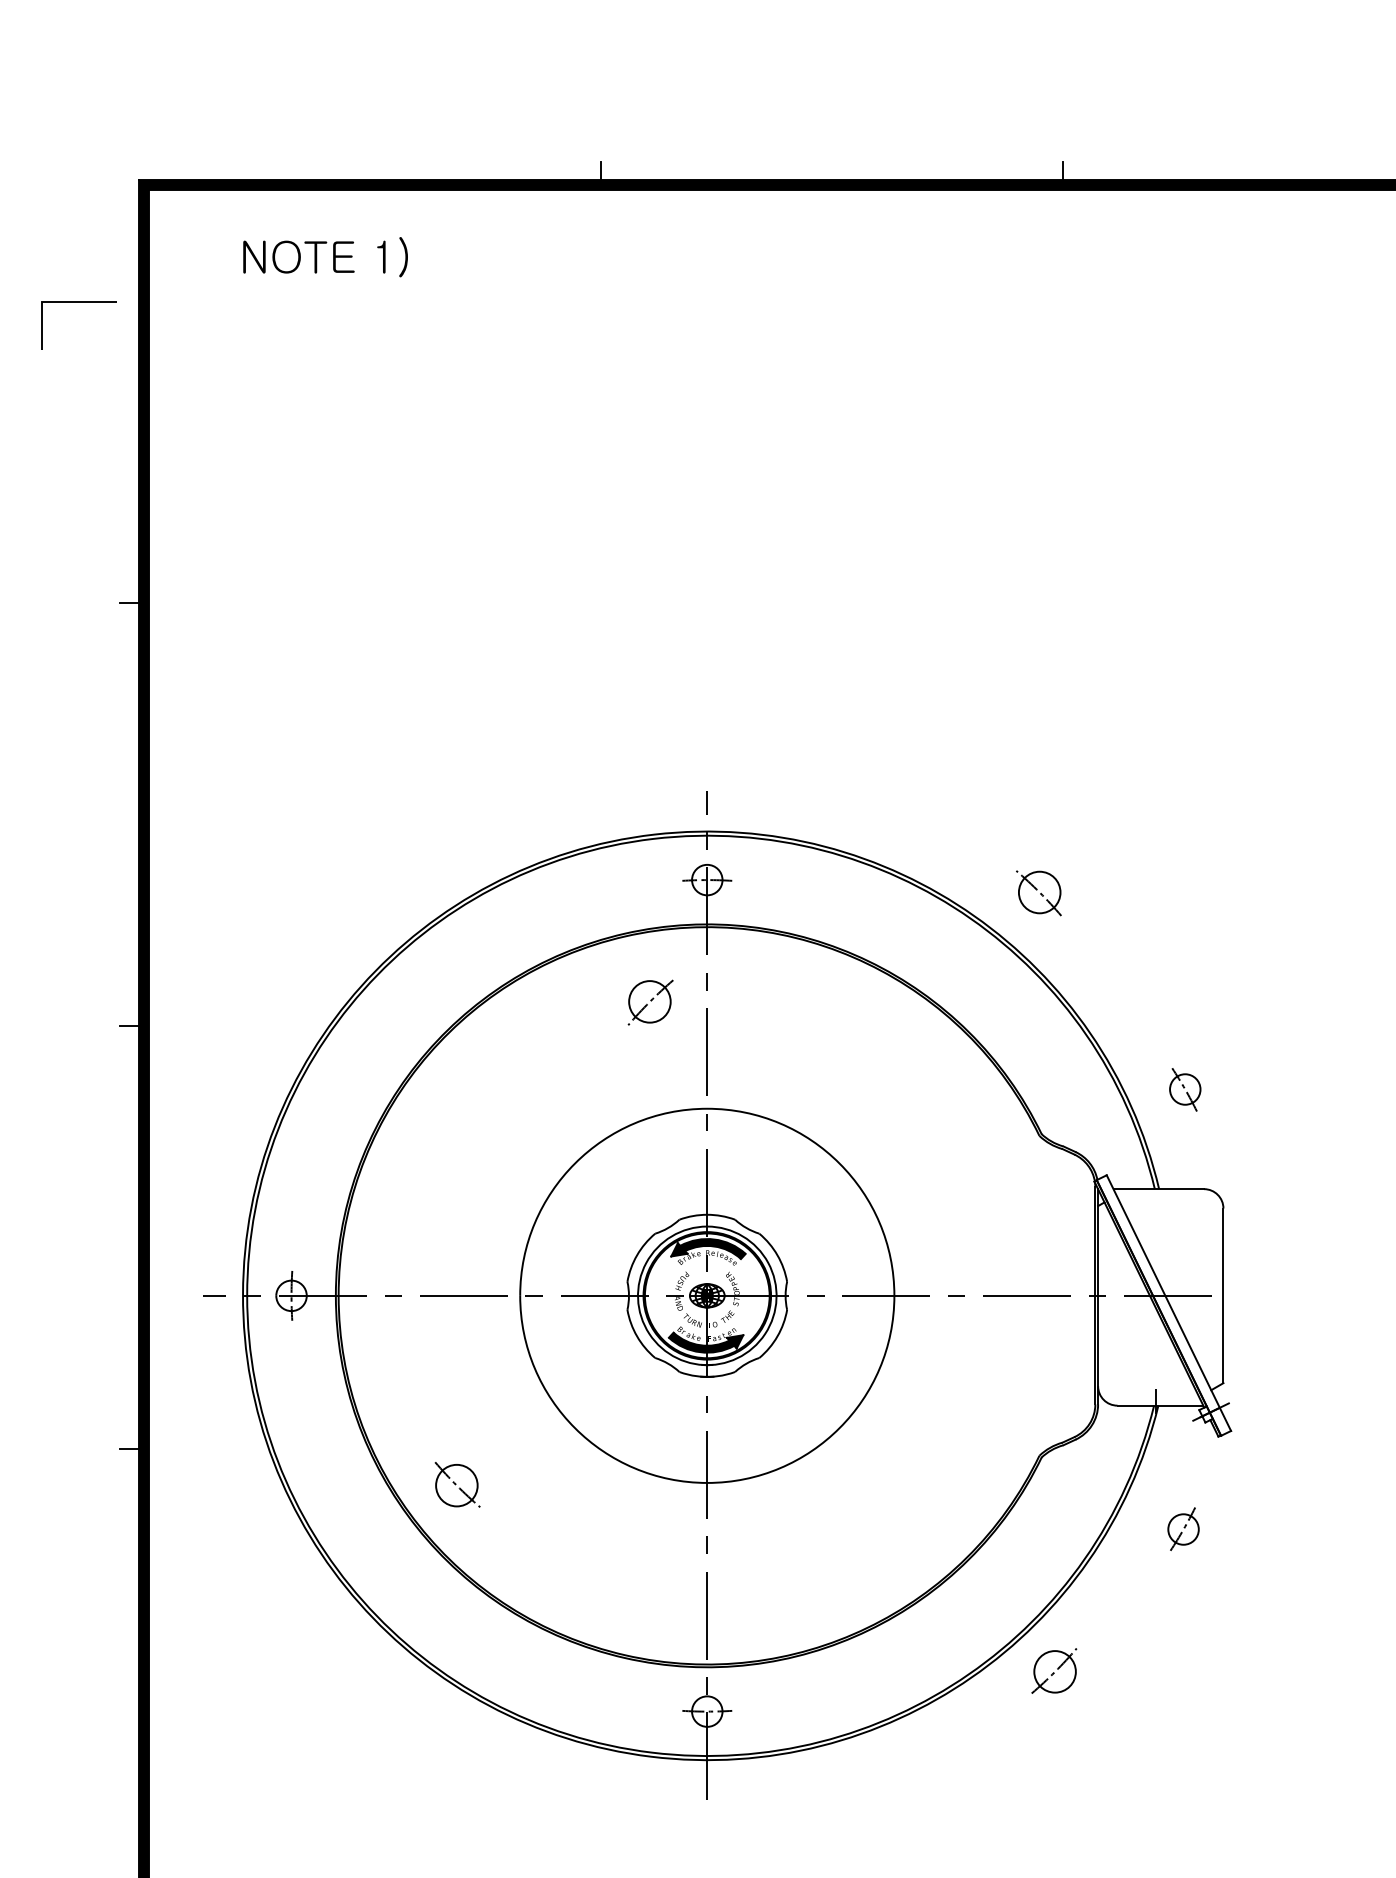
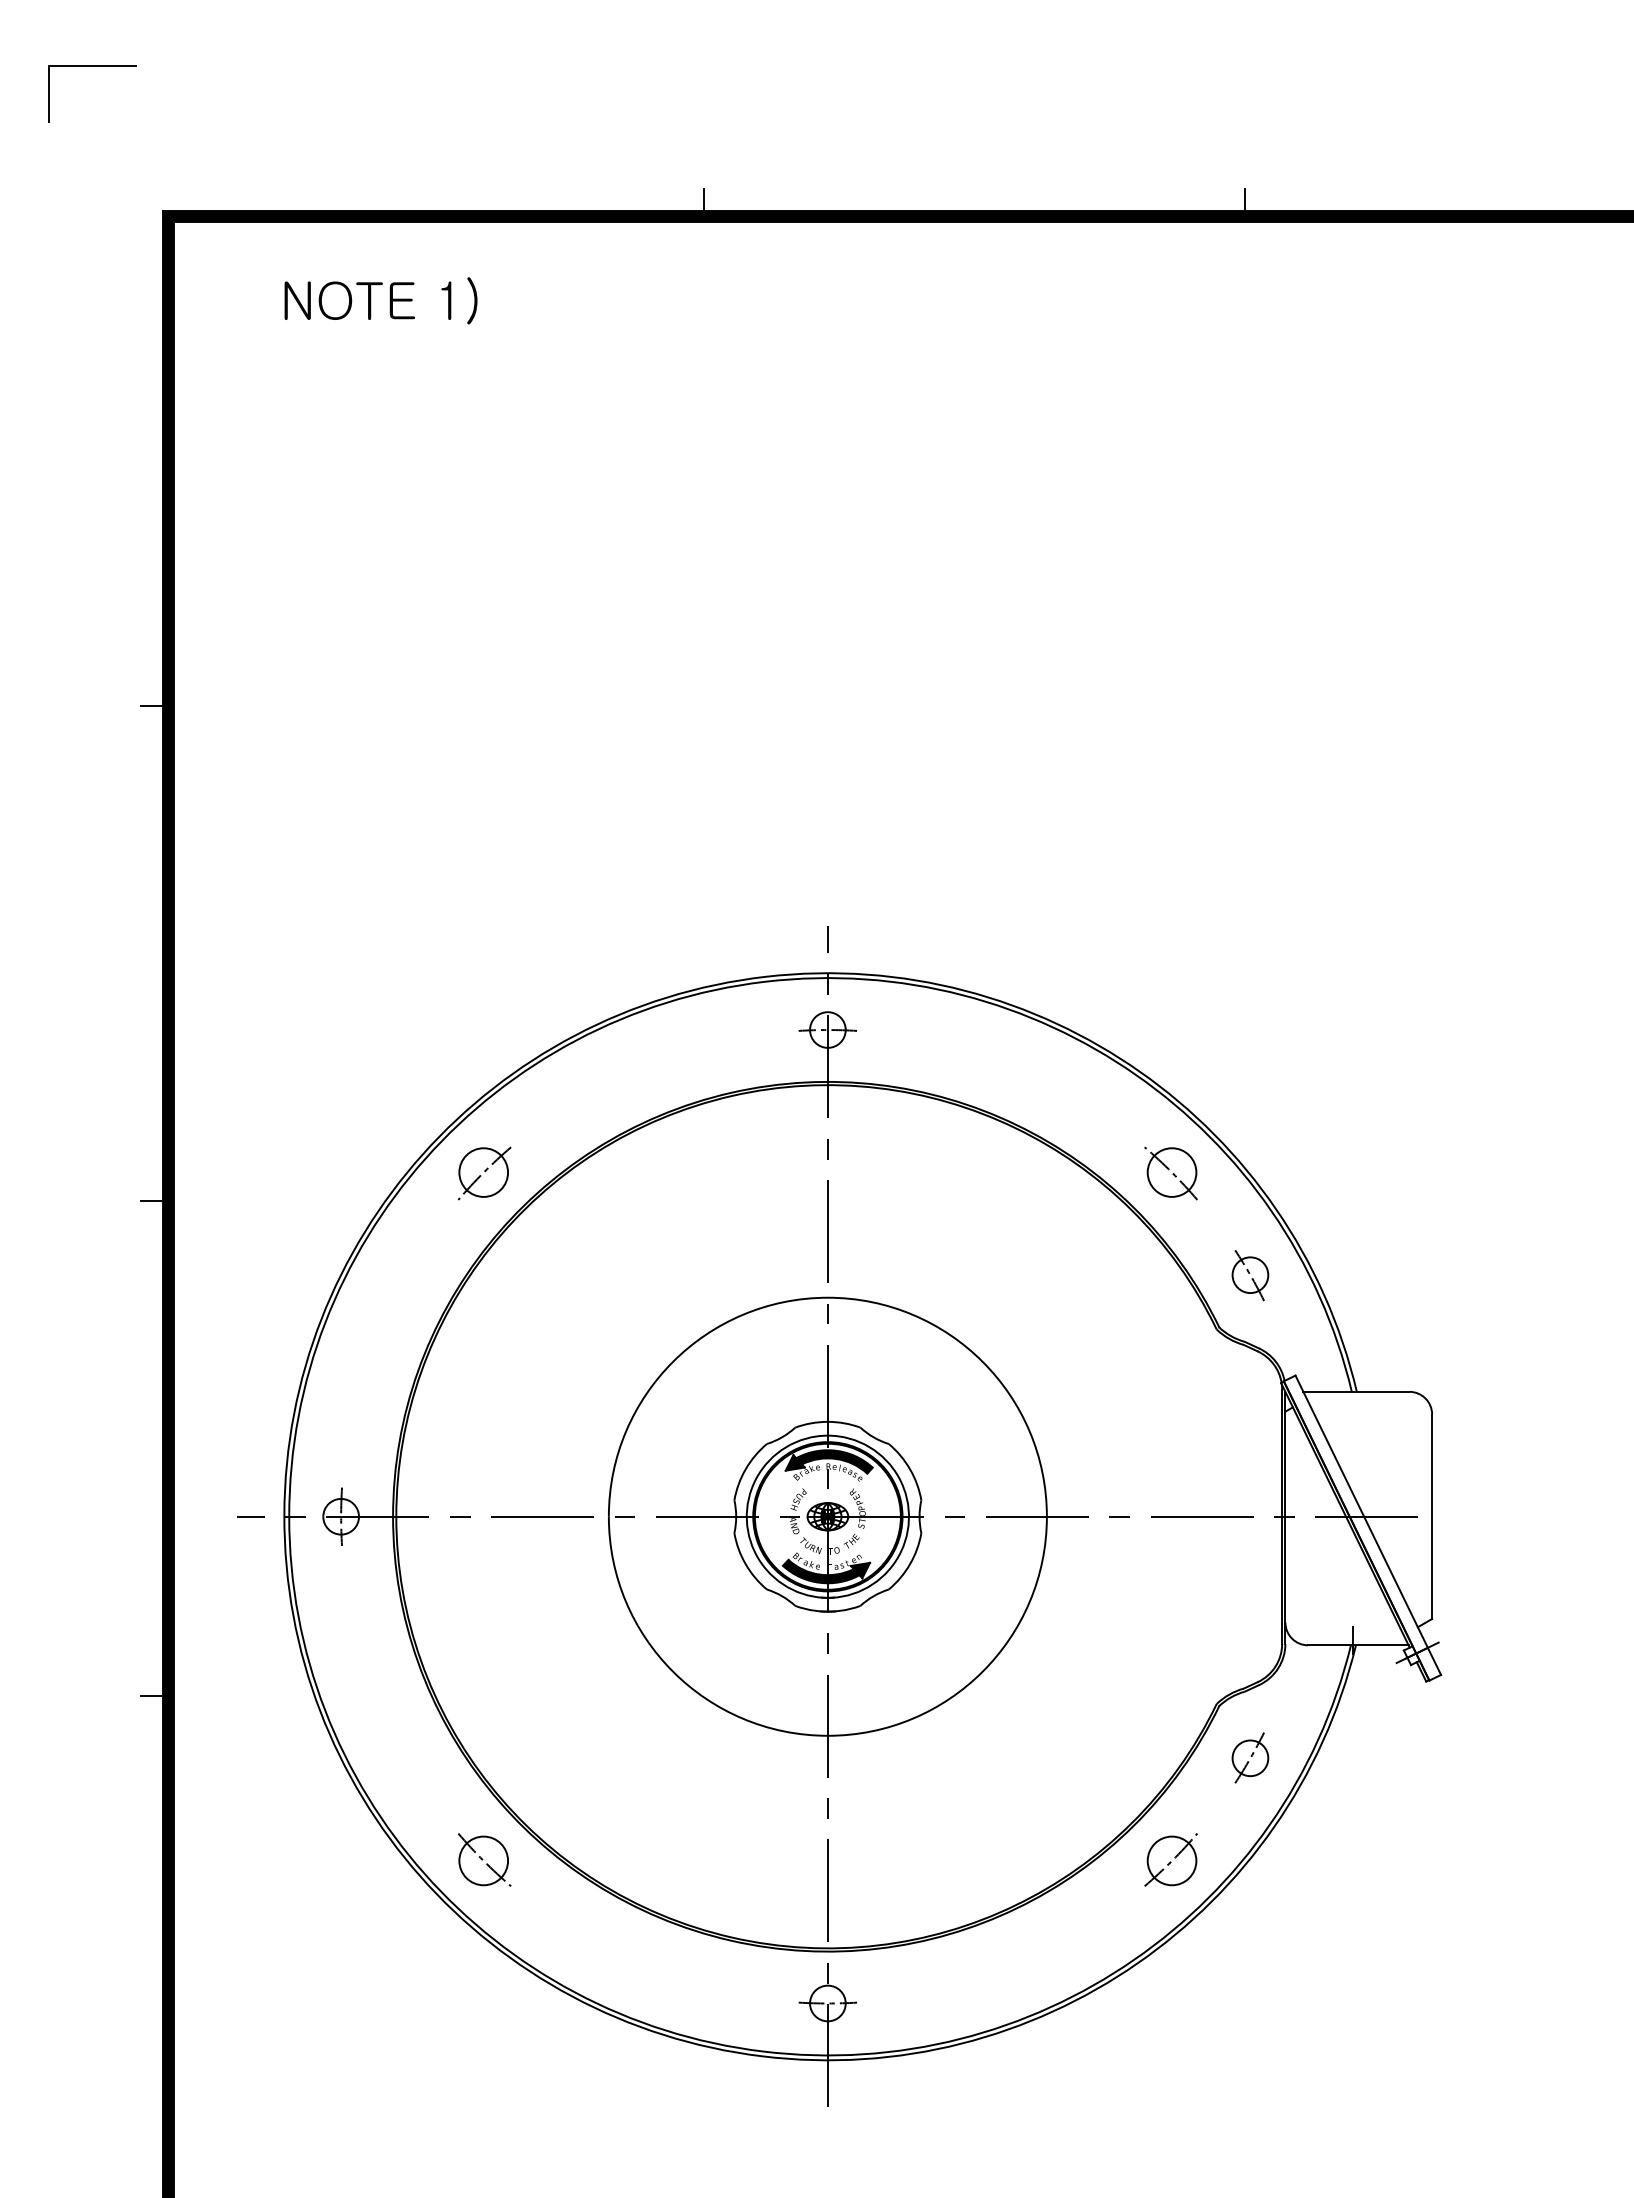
line: (79, 302) -> (92, 66), moved
part: (1038, 893) -> (1170, 1173), moved
part: (650, 1002) -> (484, 1173), moved
part: (1185, 1089) -> (1250, 1275), moved
part: (457, 1484) -> (484, 1859), moved
part: (1183, 1528) -> (1250, 1757), moved
part: (1053, 1670) -> (1170, 1859), moved

